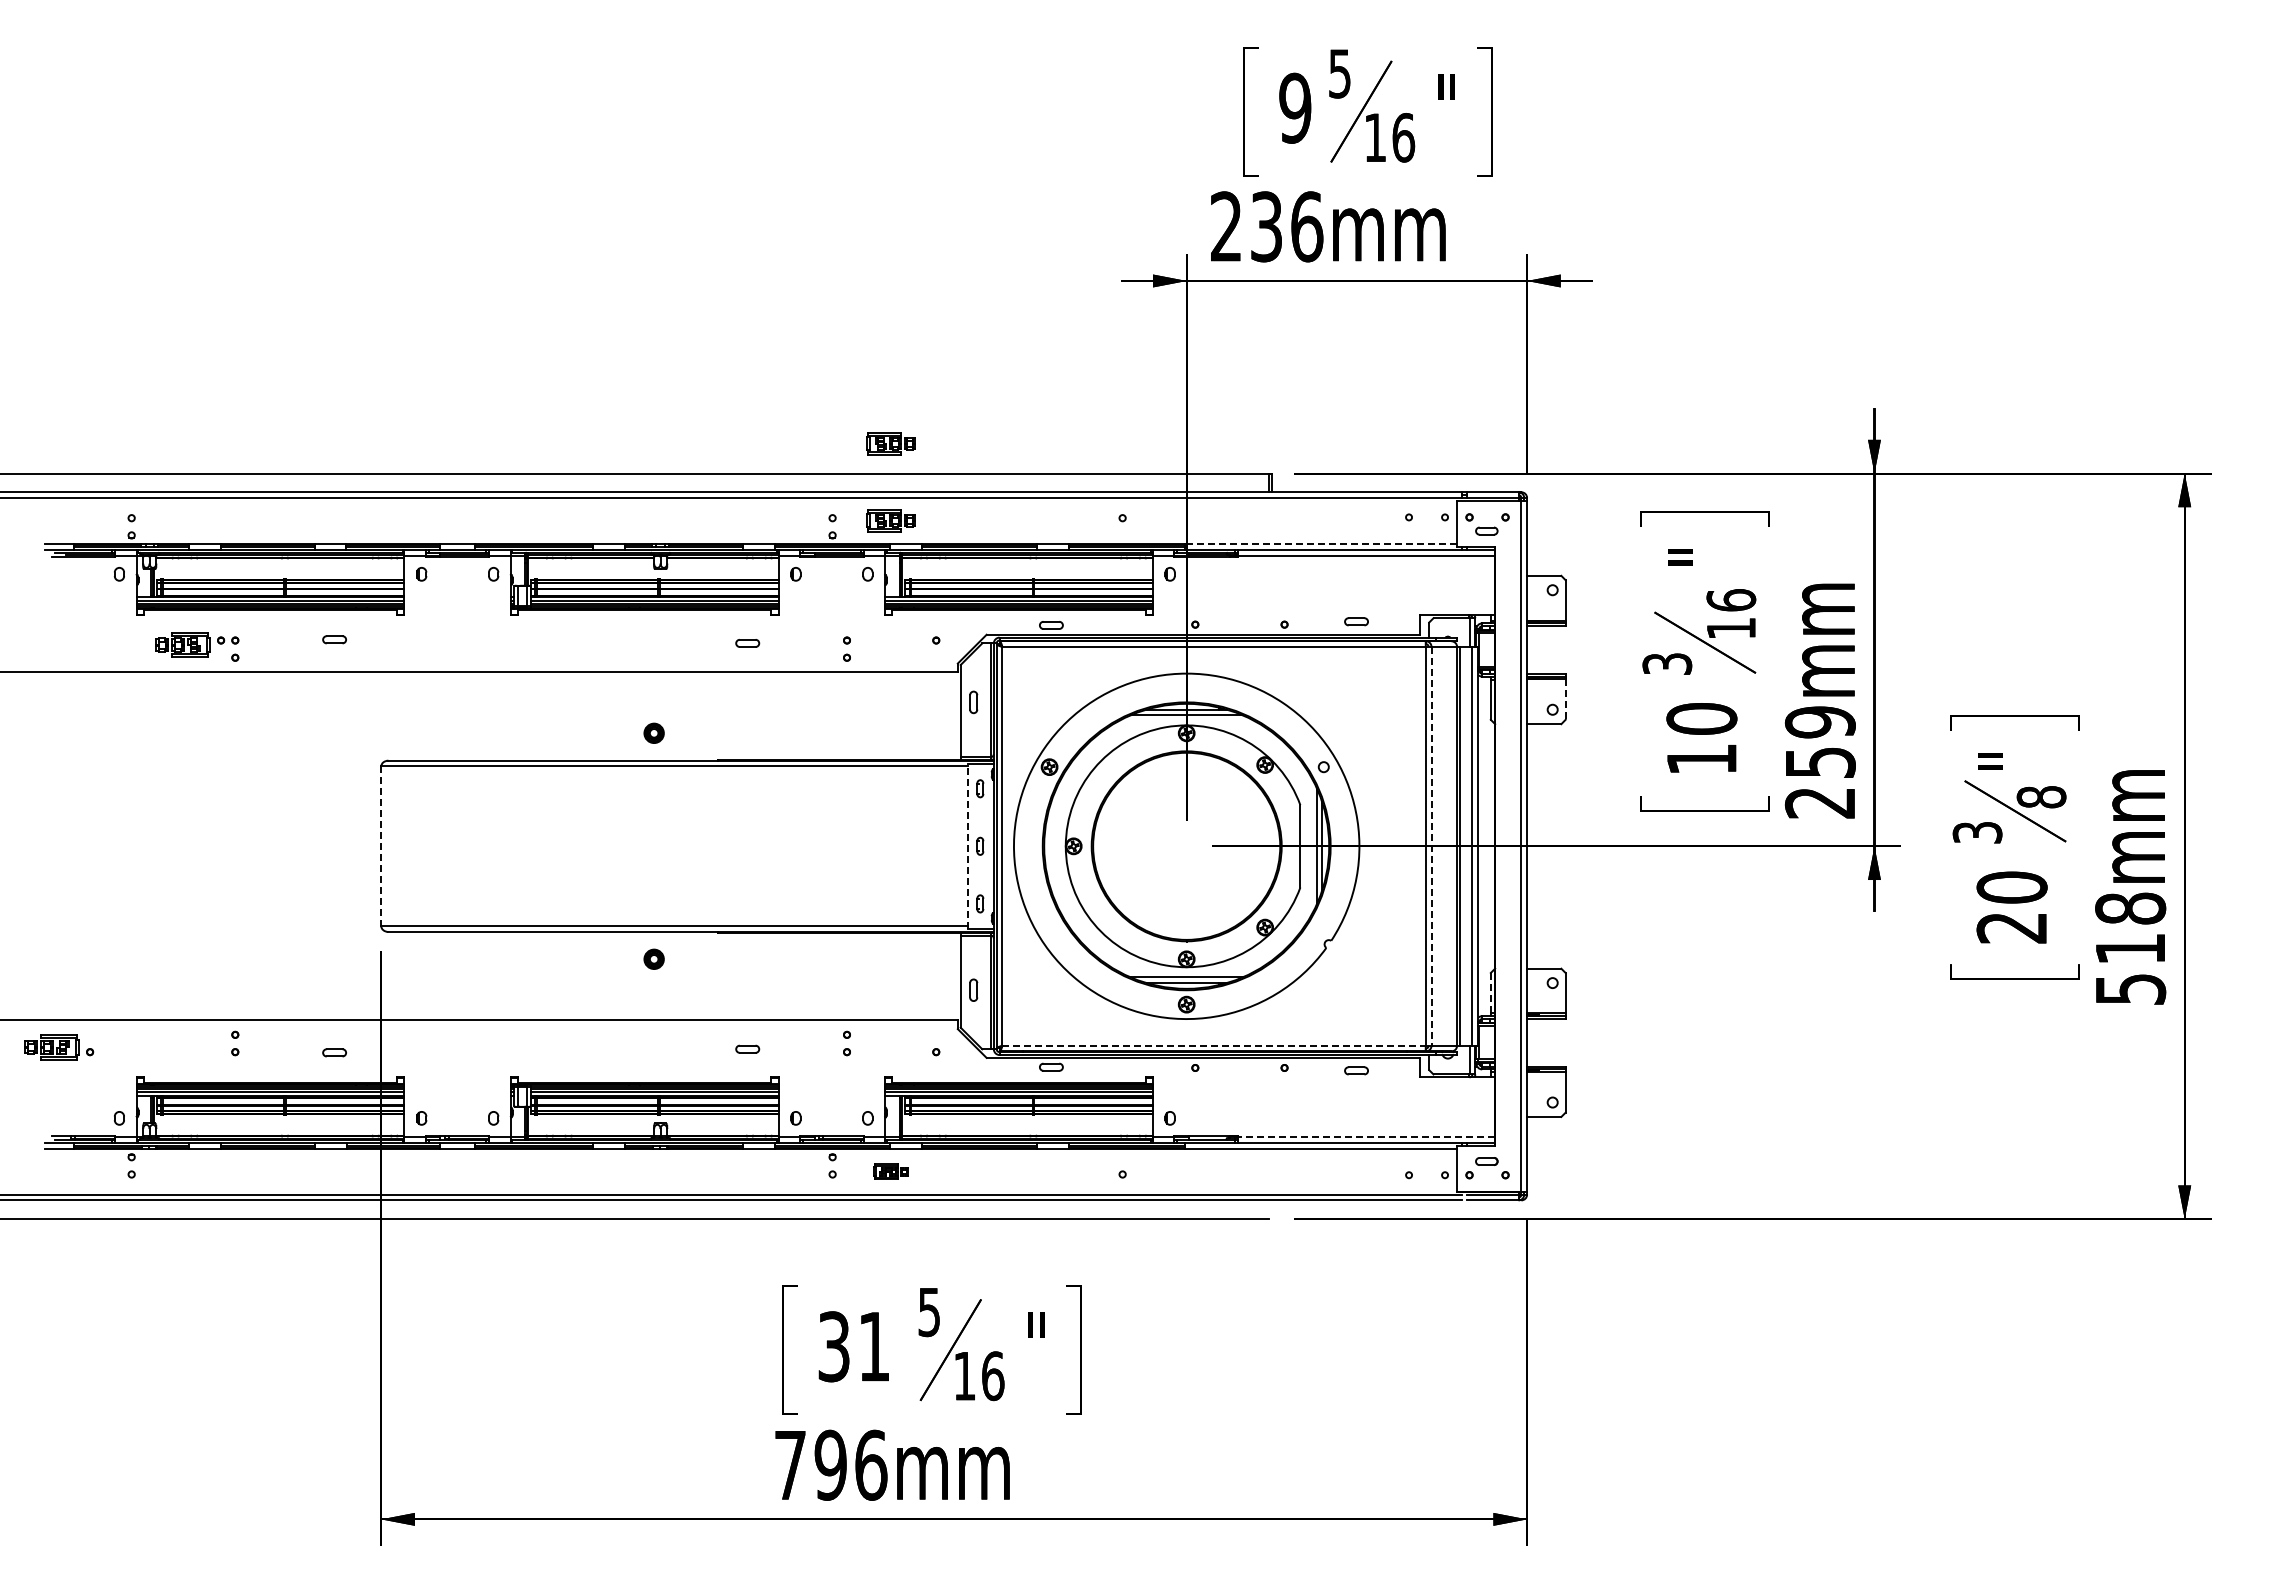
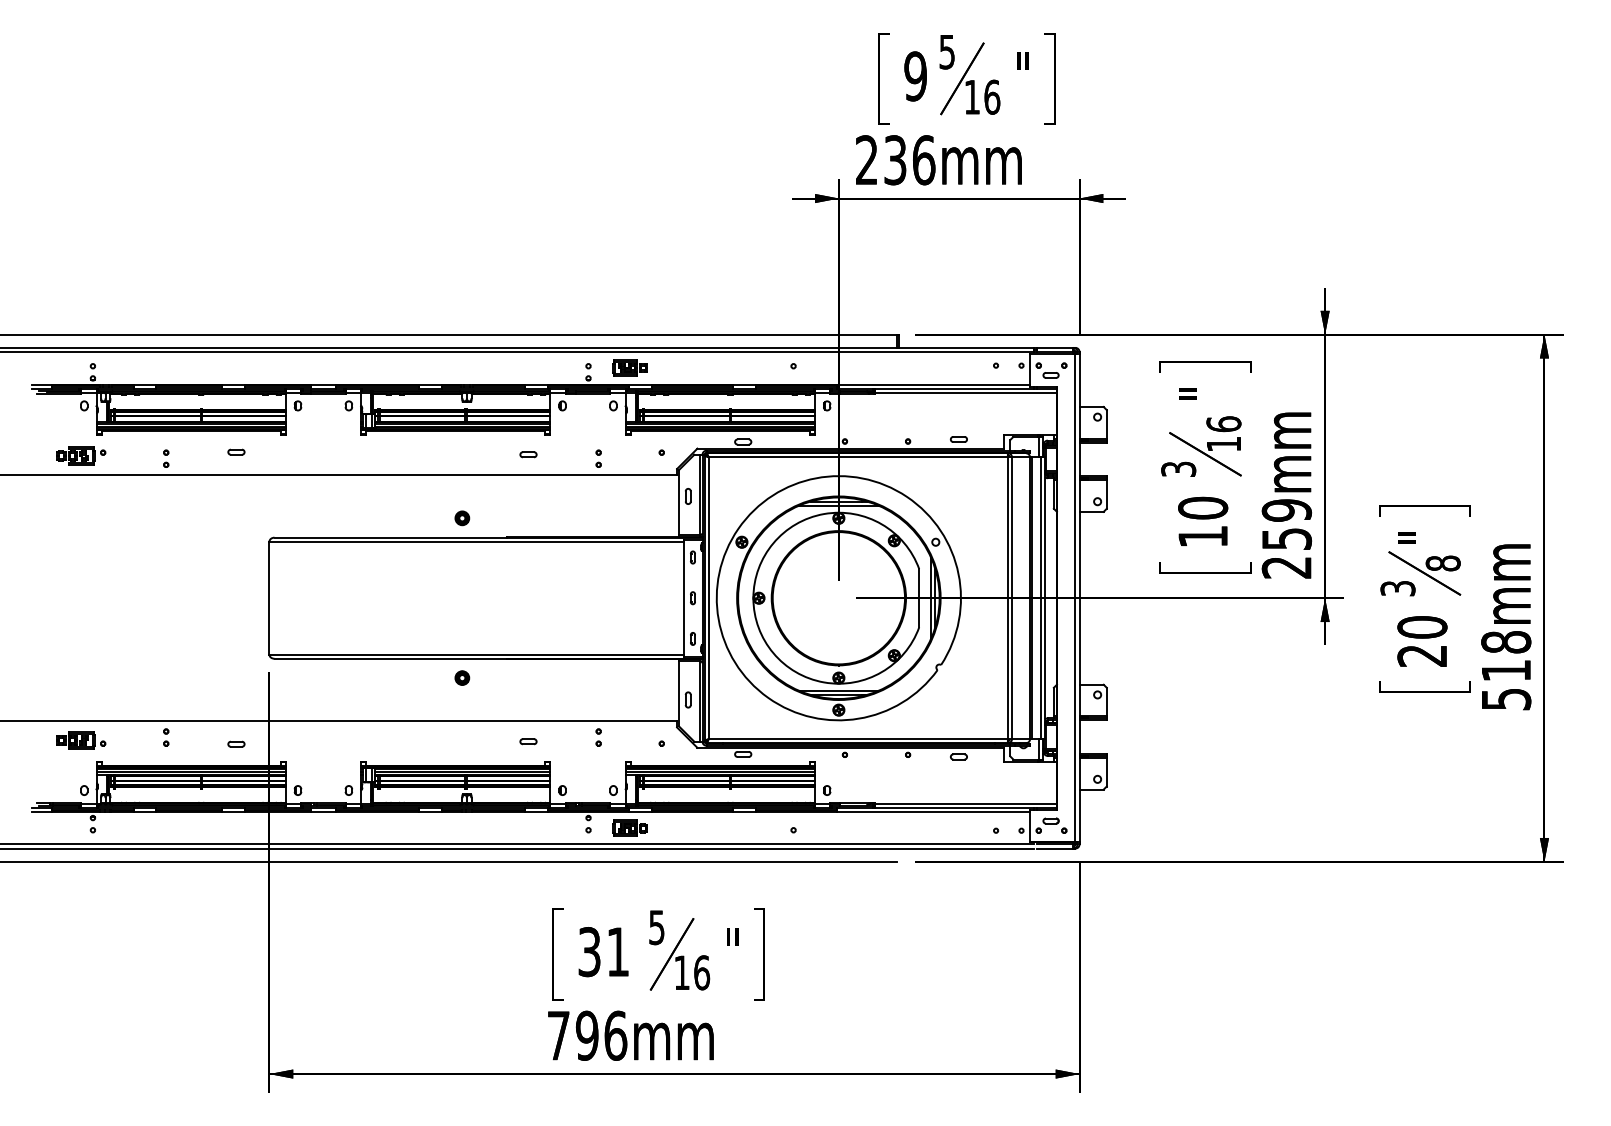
part: (890, 443) -> (629, 313), removed
line: (1320, 544) -> (933, 384), dashed -> solid
part: (190, 644) -> (81, 455), moved
line: (1565, 700) -> (1106, 495), dashed -> solid
line: (381, 846) -> (269, 598), dashed -> solid
line: (967, 846) -> (683, 598), dashed -> solid
line: (1431, 846) -> (1011, 598), dashed -> solid
line: (1490, 993) -> (1053, 702), dashed -> solid
line: (1214, 1045) -> (858, 739), dashed -> solid
part: (59, 1047) -> (81, 740), moved
line: (1366, 1137) -> (965, 804), dashed -> solid
part: (890, 1171) -> (629, 828), size x1.43

